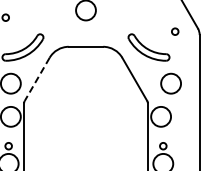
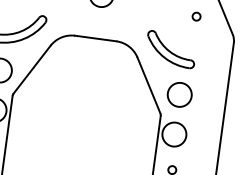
circle: (175, 31) -> (196, 16), moved
line: (37, 79) -> (32, 69), dashed -> solid
circle: (170, 83) -> (179, 94), moved

